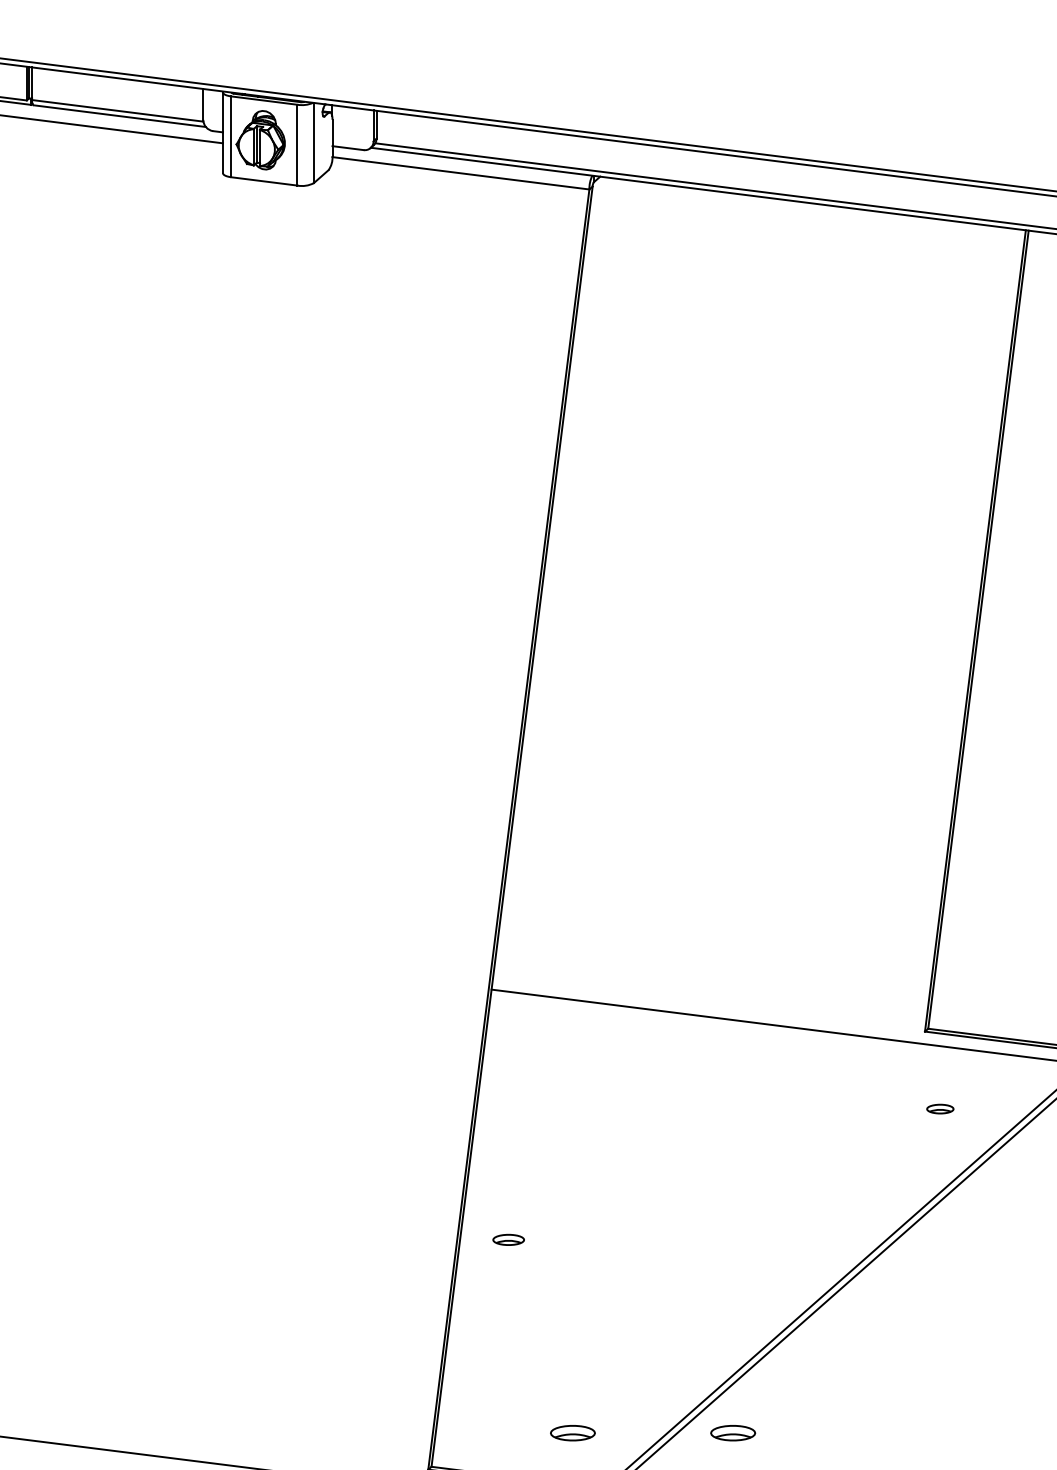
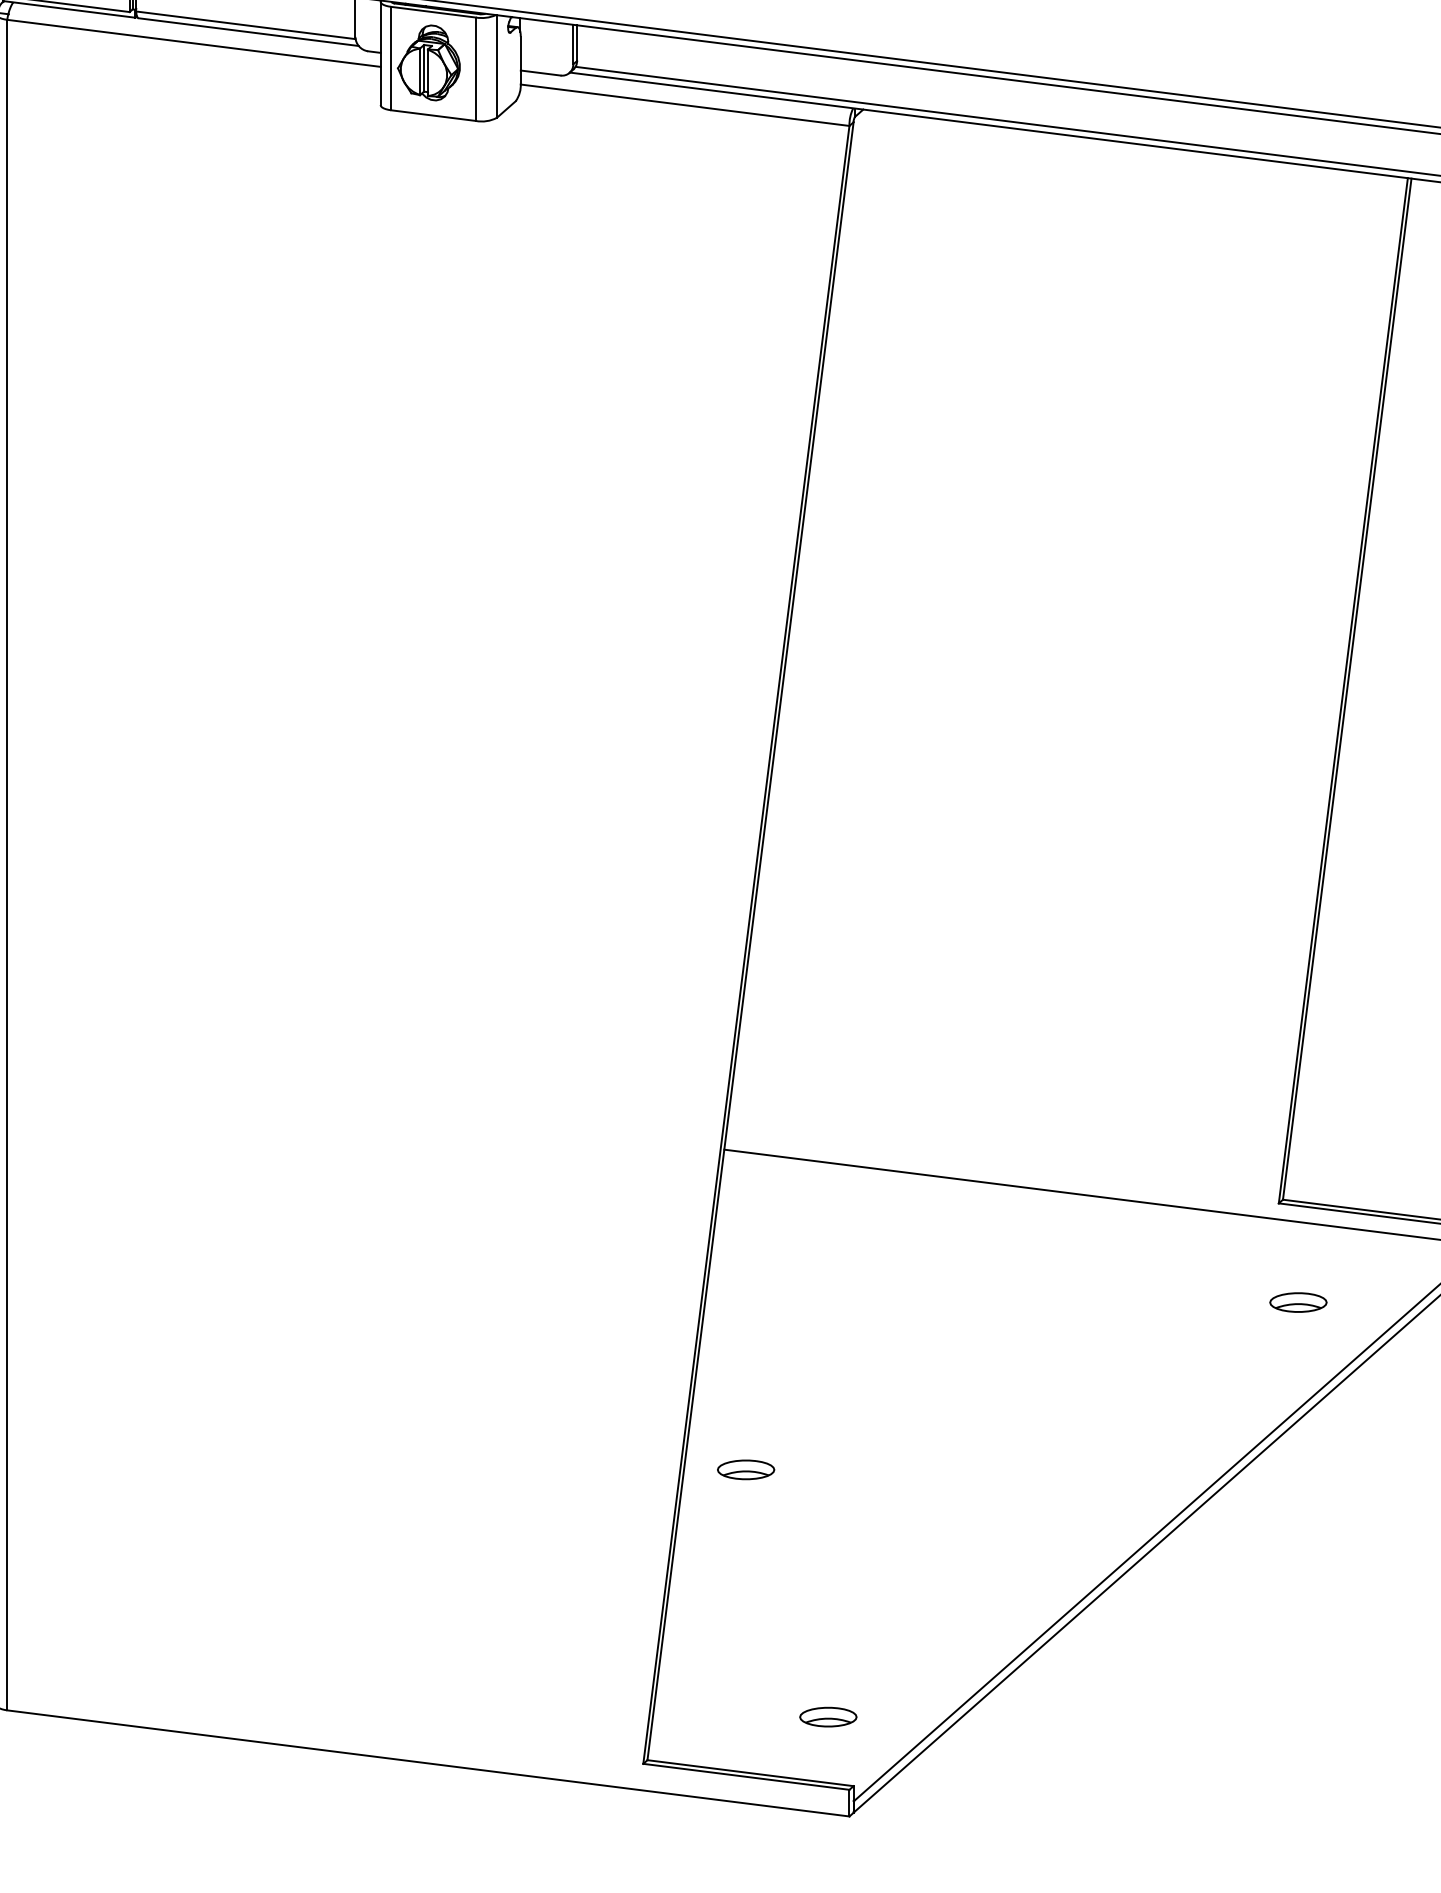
part: (940, 1109) -> (1298, 1302), size x1.67
part: (508, 1239) -> (746, 1469), size x1.43
part: (733, 1432) -> (1033, 1716), removed

